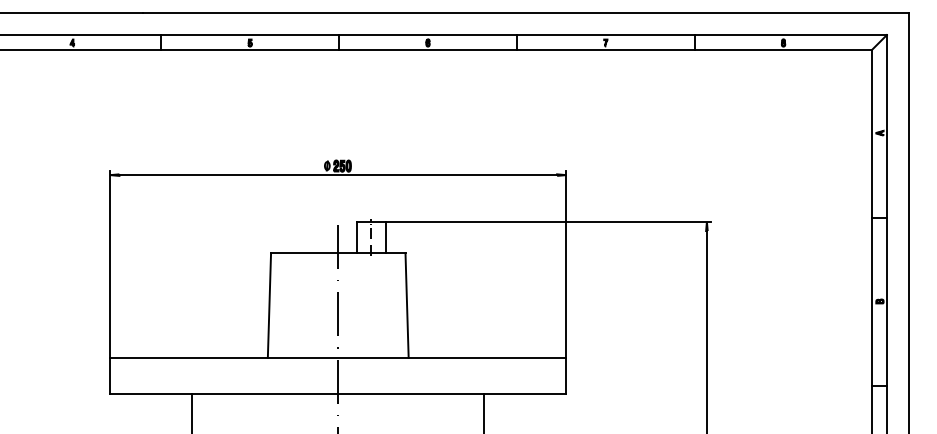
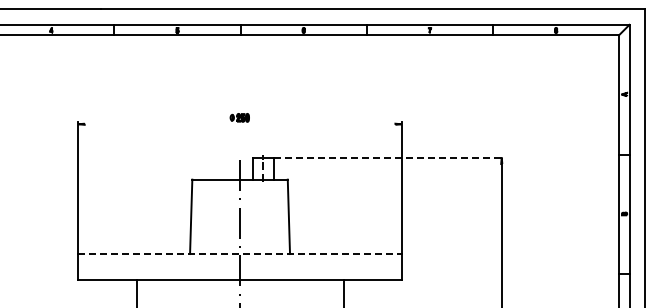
line: (337, 175) -> (239, 124), removed
line: (548, 221) -> (389, 157), solid -> dashed
line: (338, 358) -> (240, 254), solid -> dashed

